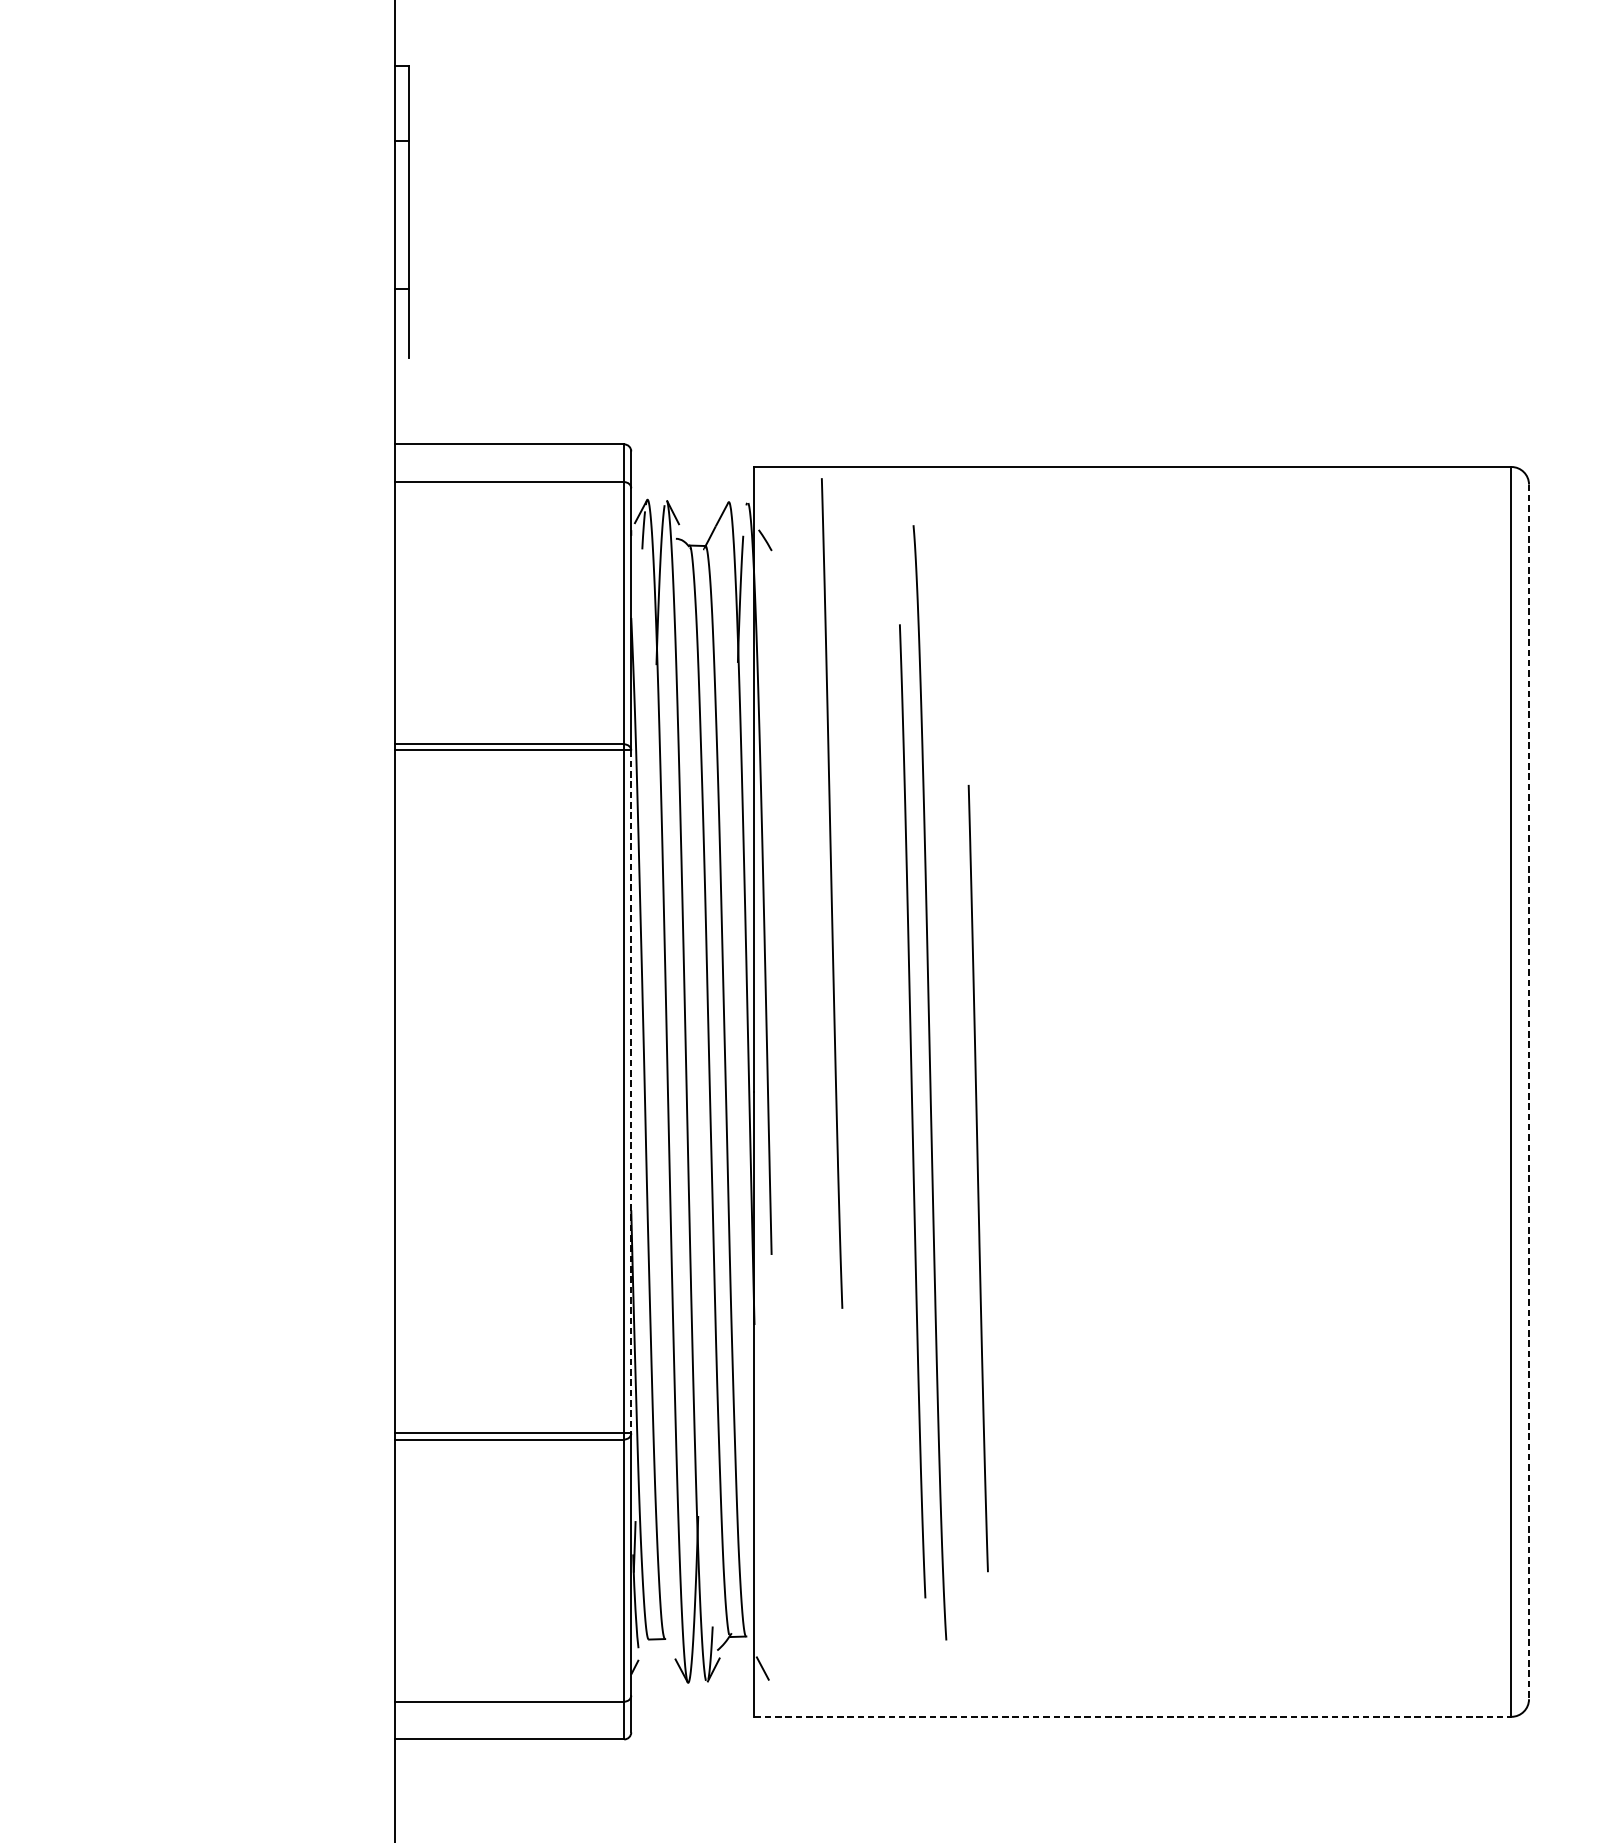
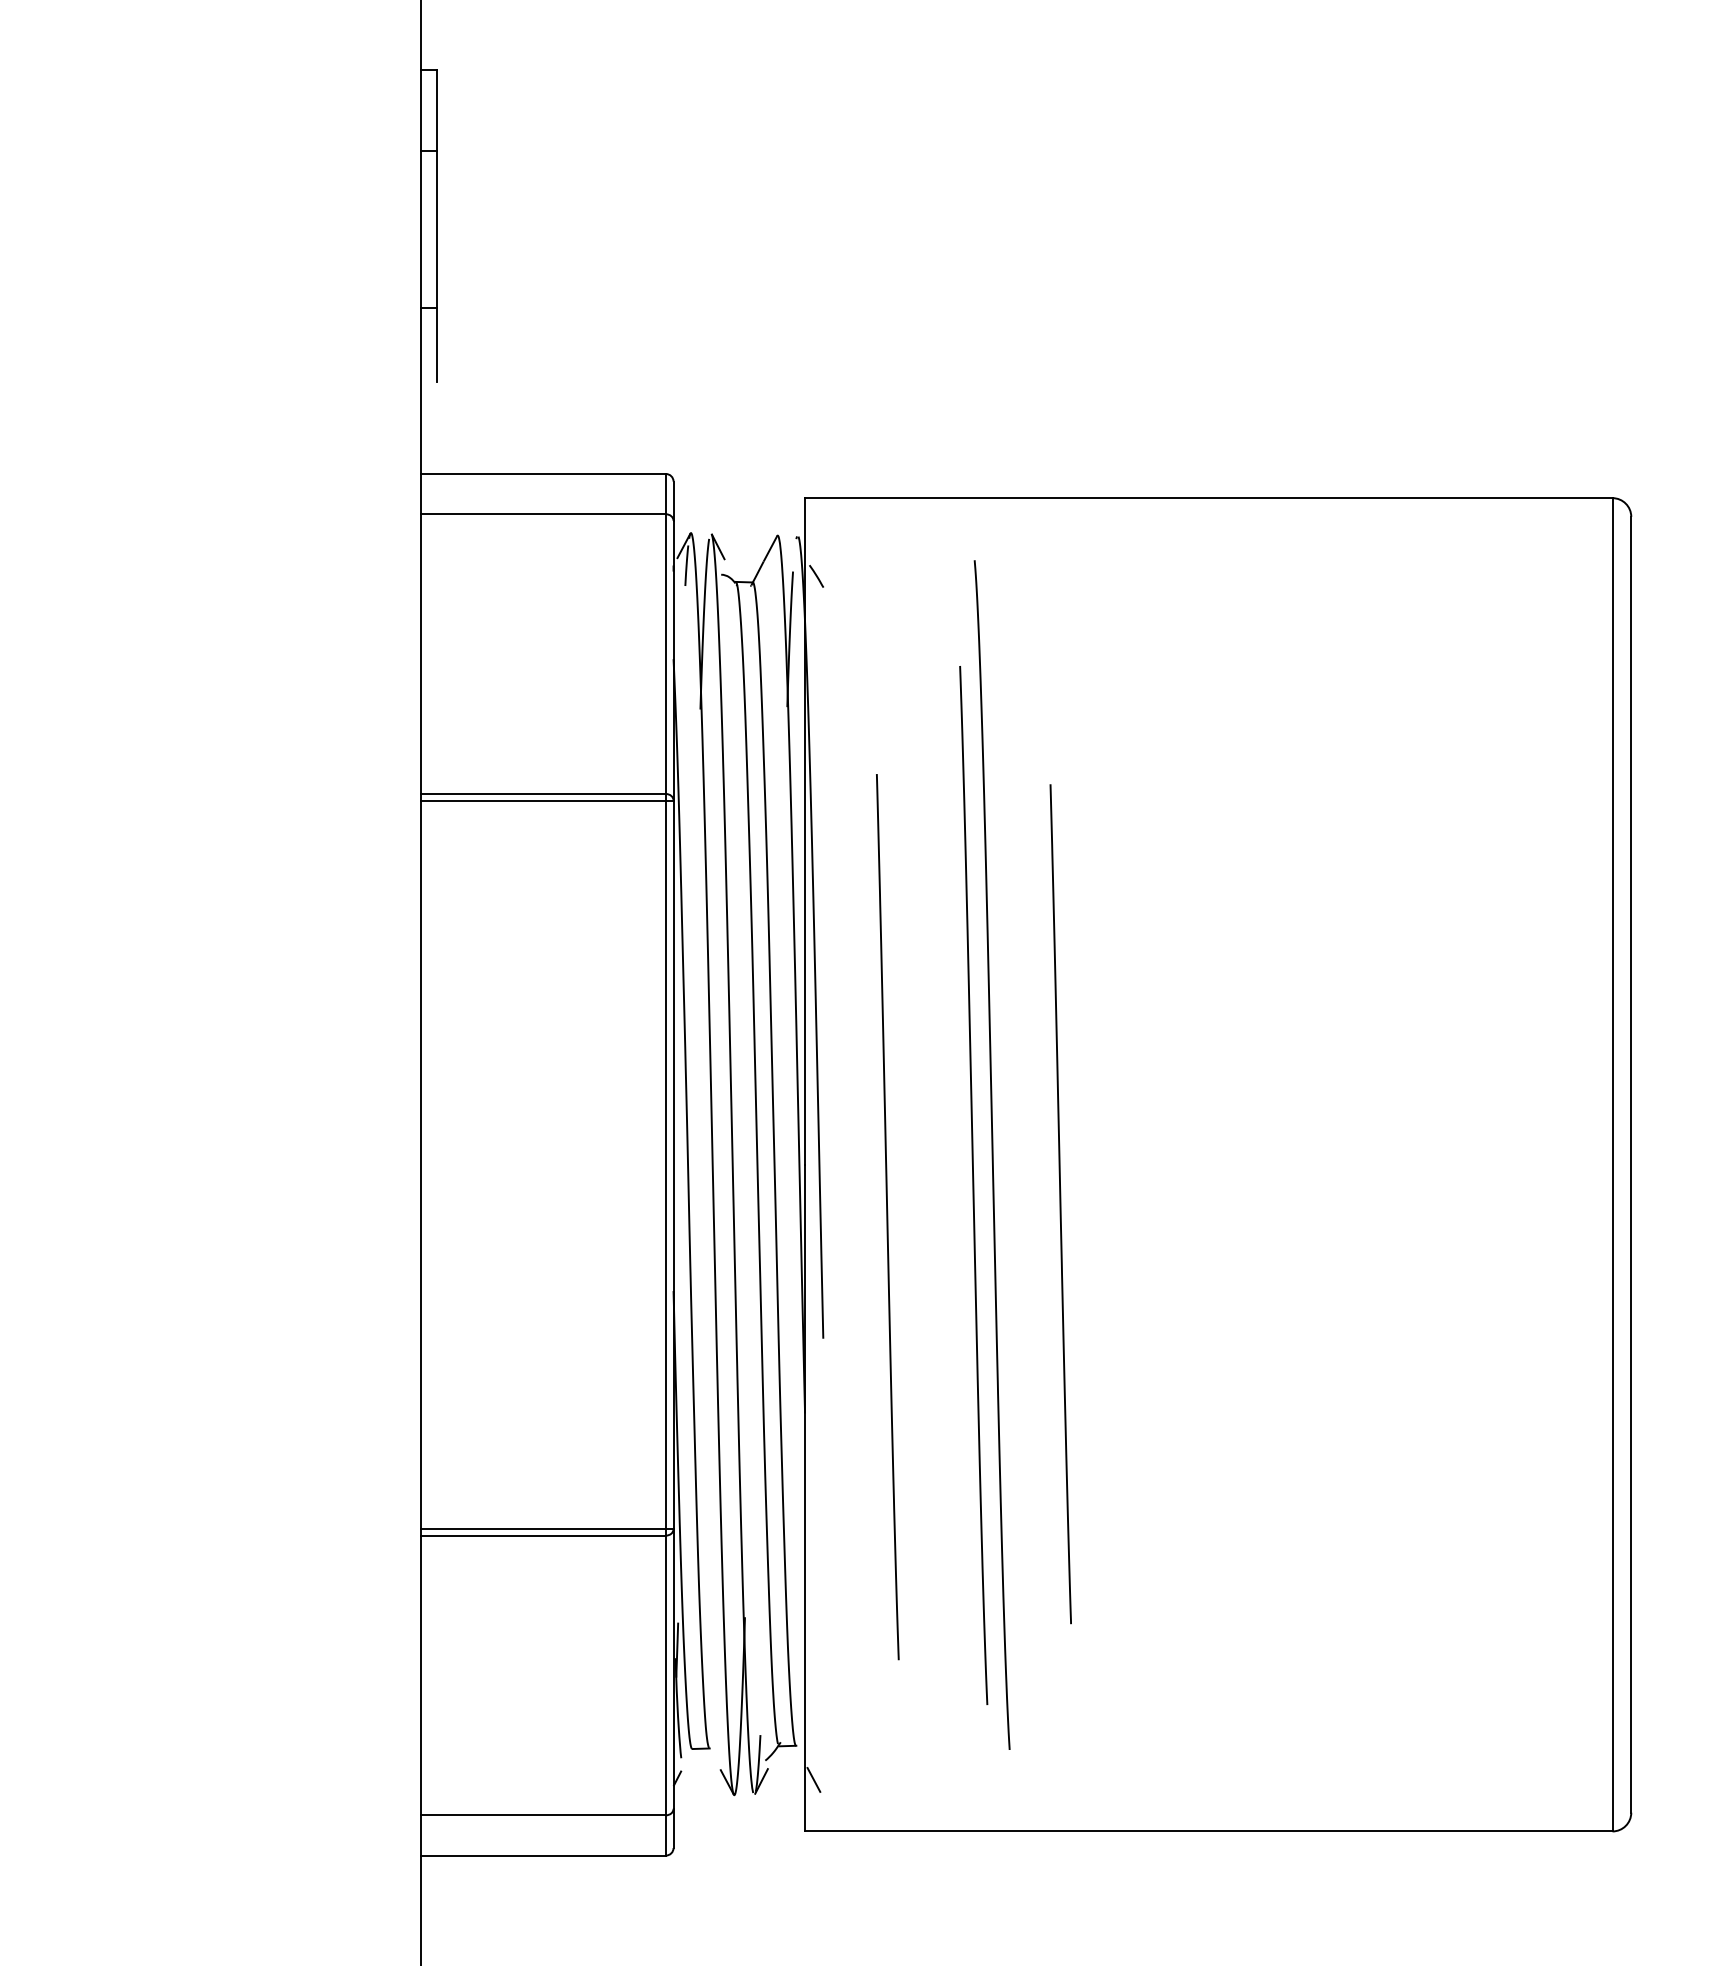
curve: (831, 893) -> (887, 1217), moved
line: (1529, 1091) -> (1631, 1164), dashed -> solid
line: (631, 1092) -> (673, 1165), dashed -> solid
line: (978, 1178) -> (1060, 1204), moved
line: (1132, 1716) -> (1208, 1831), dashed -> solid

